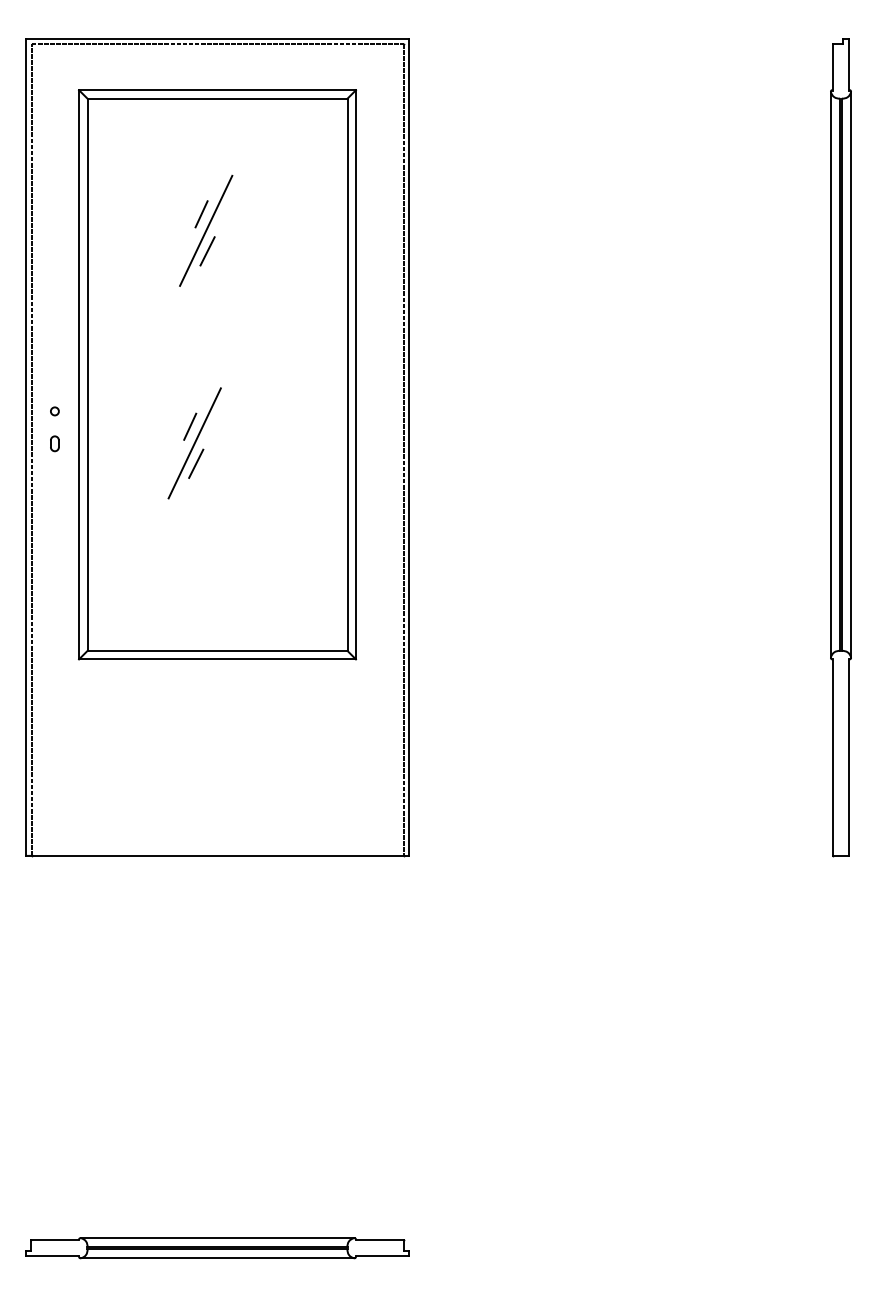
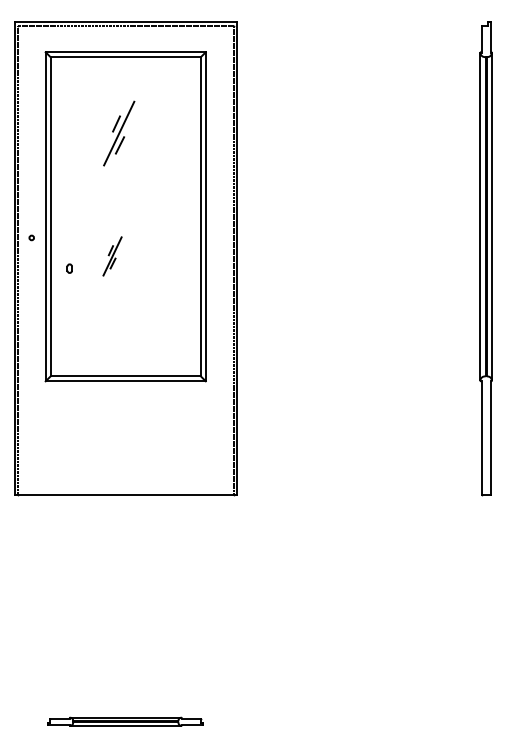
part: (54, 443) -> (69, 268), moved
part: (194, 443) -> (112, 256), size x0.6
part: (217, 1247) -> (125, 721), size x0.7

